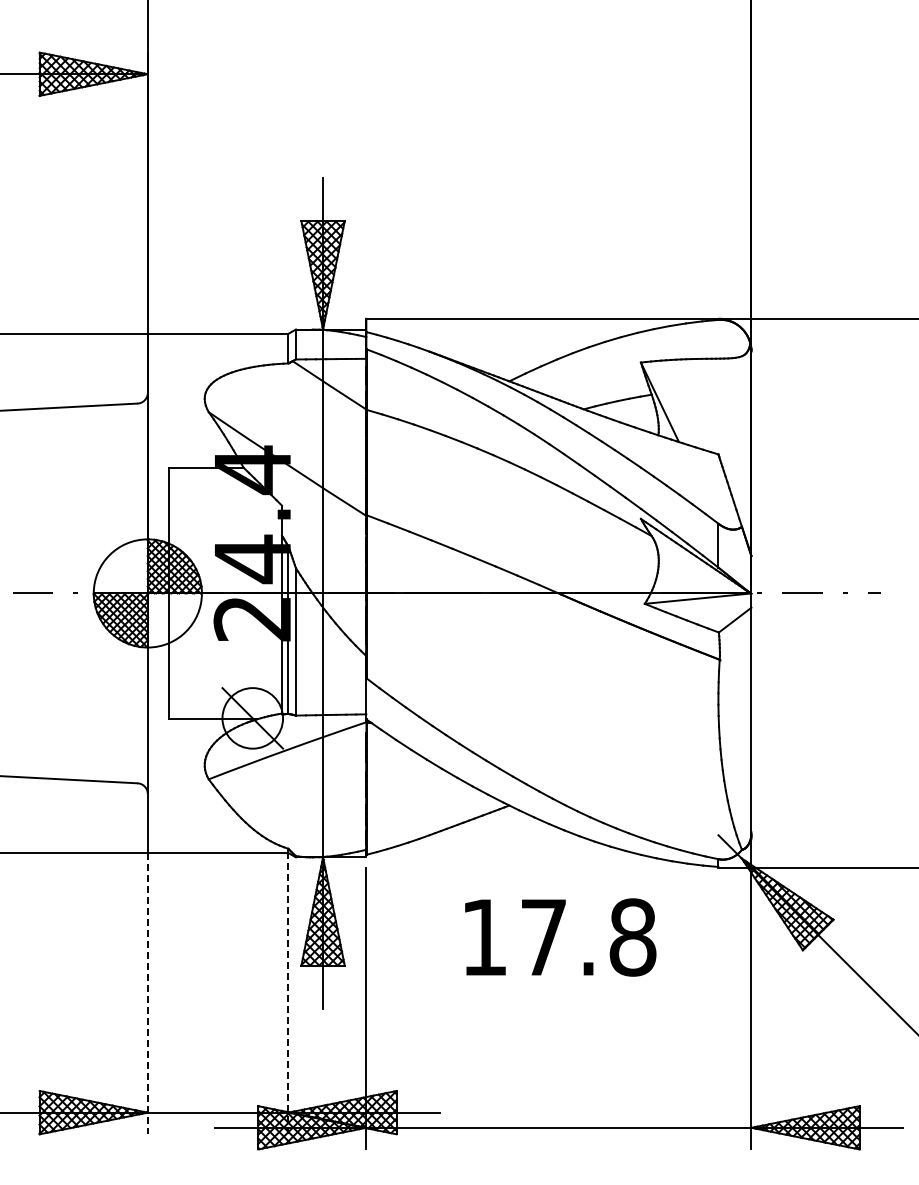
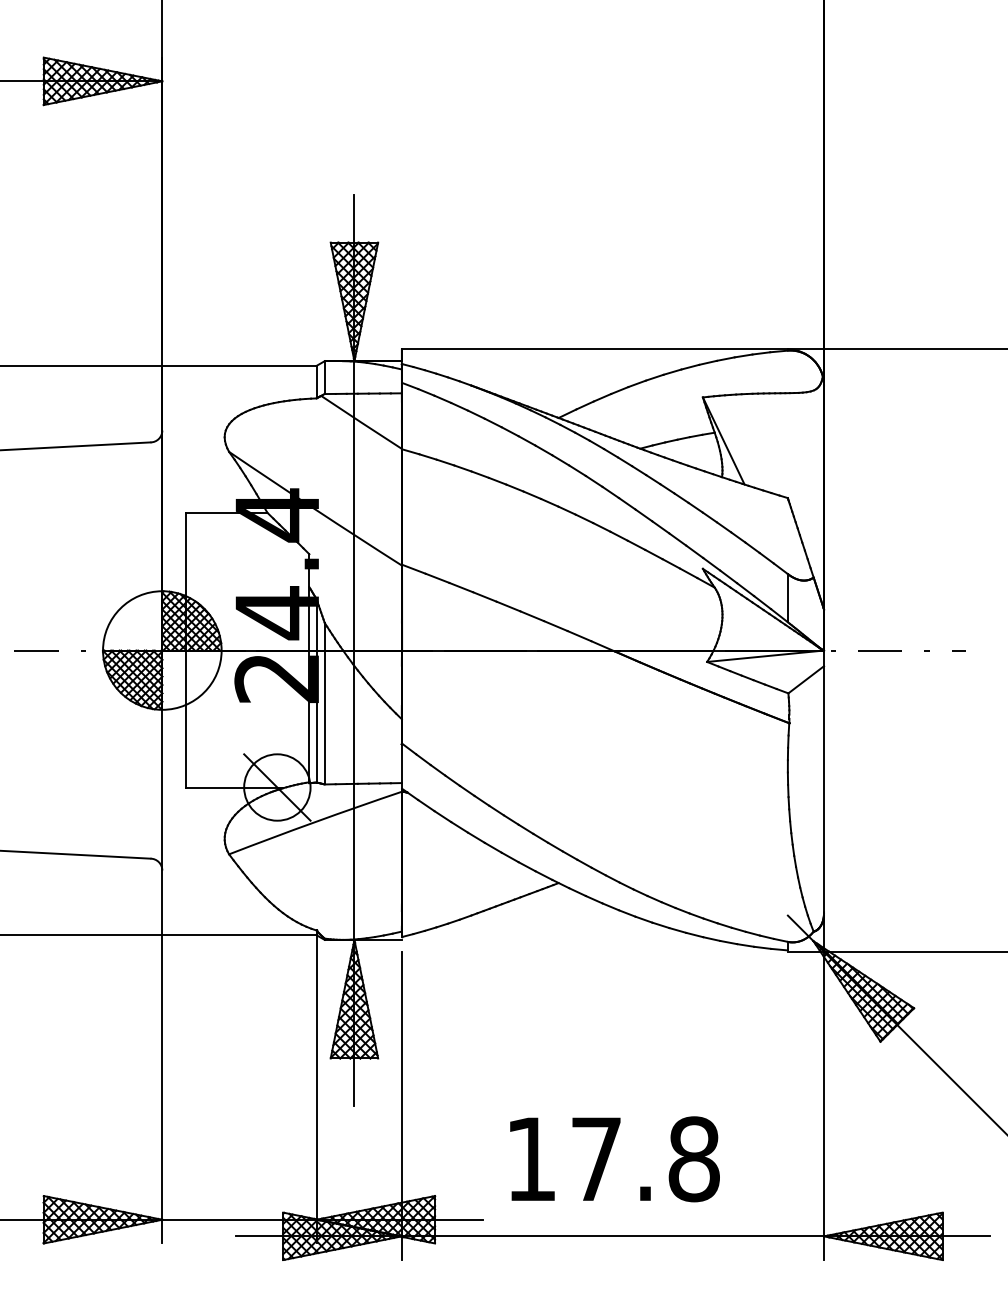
text: (560, 937) -> (614, 1159), moved
line: (147, 993) -> (161, 1089), dashed -> solid
line: (288, 993) -> (316, 1089), dashed -> solid

